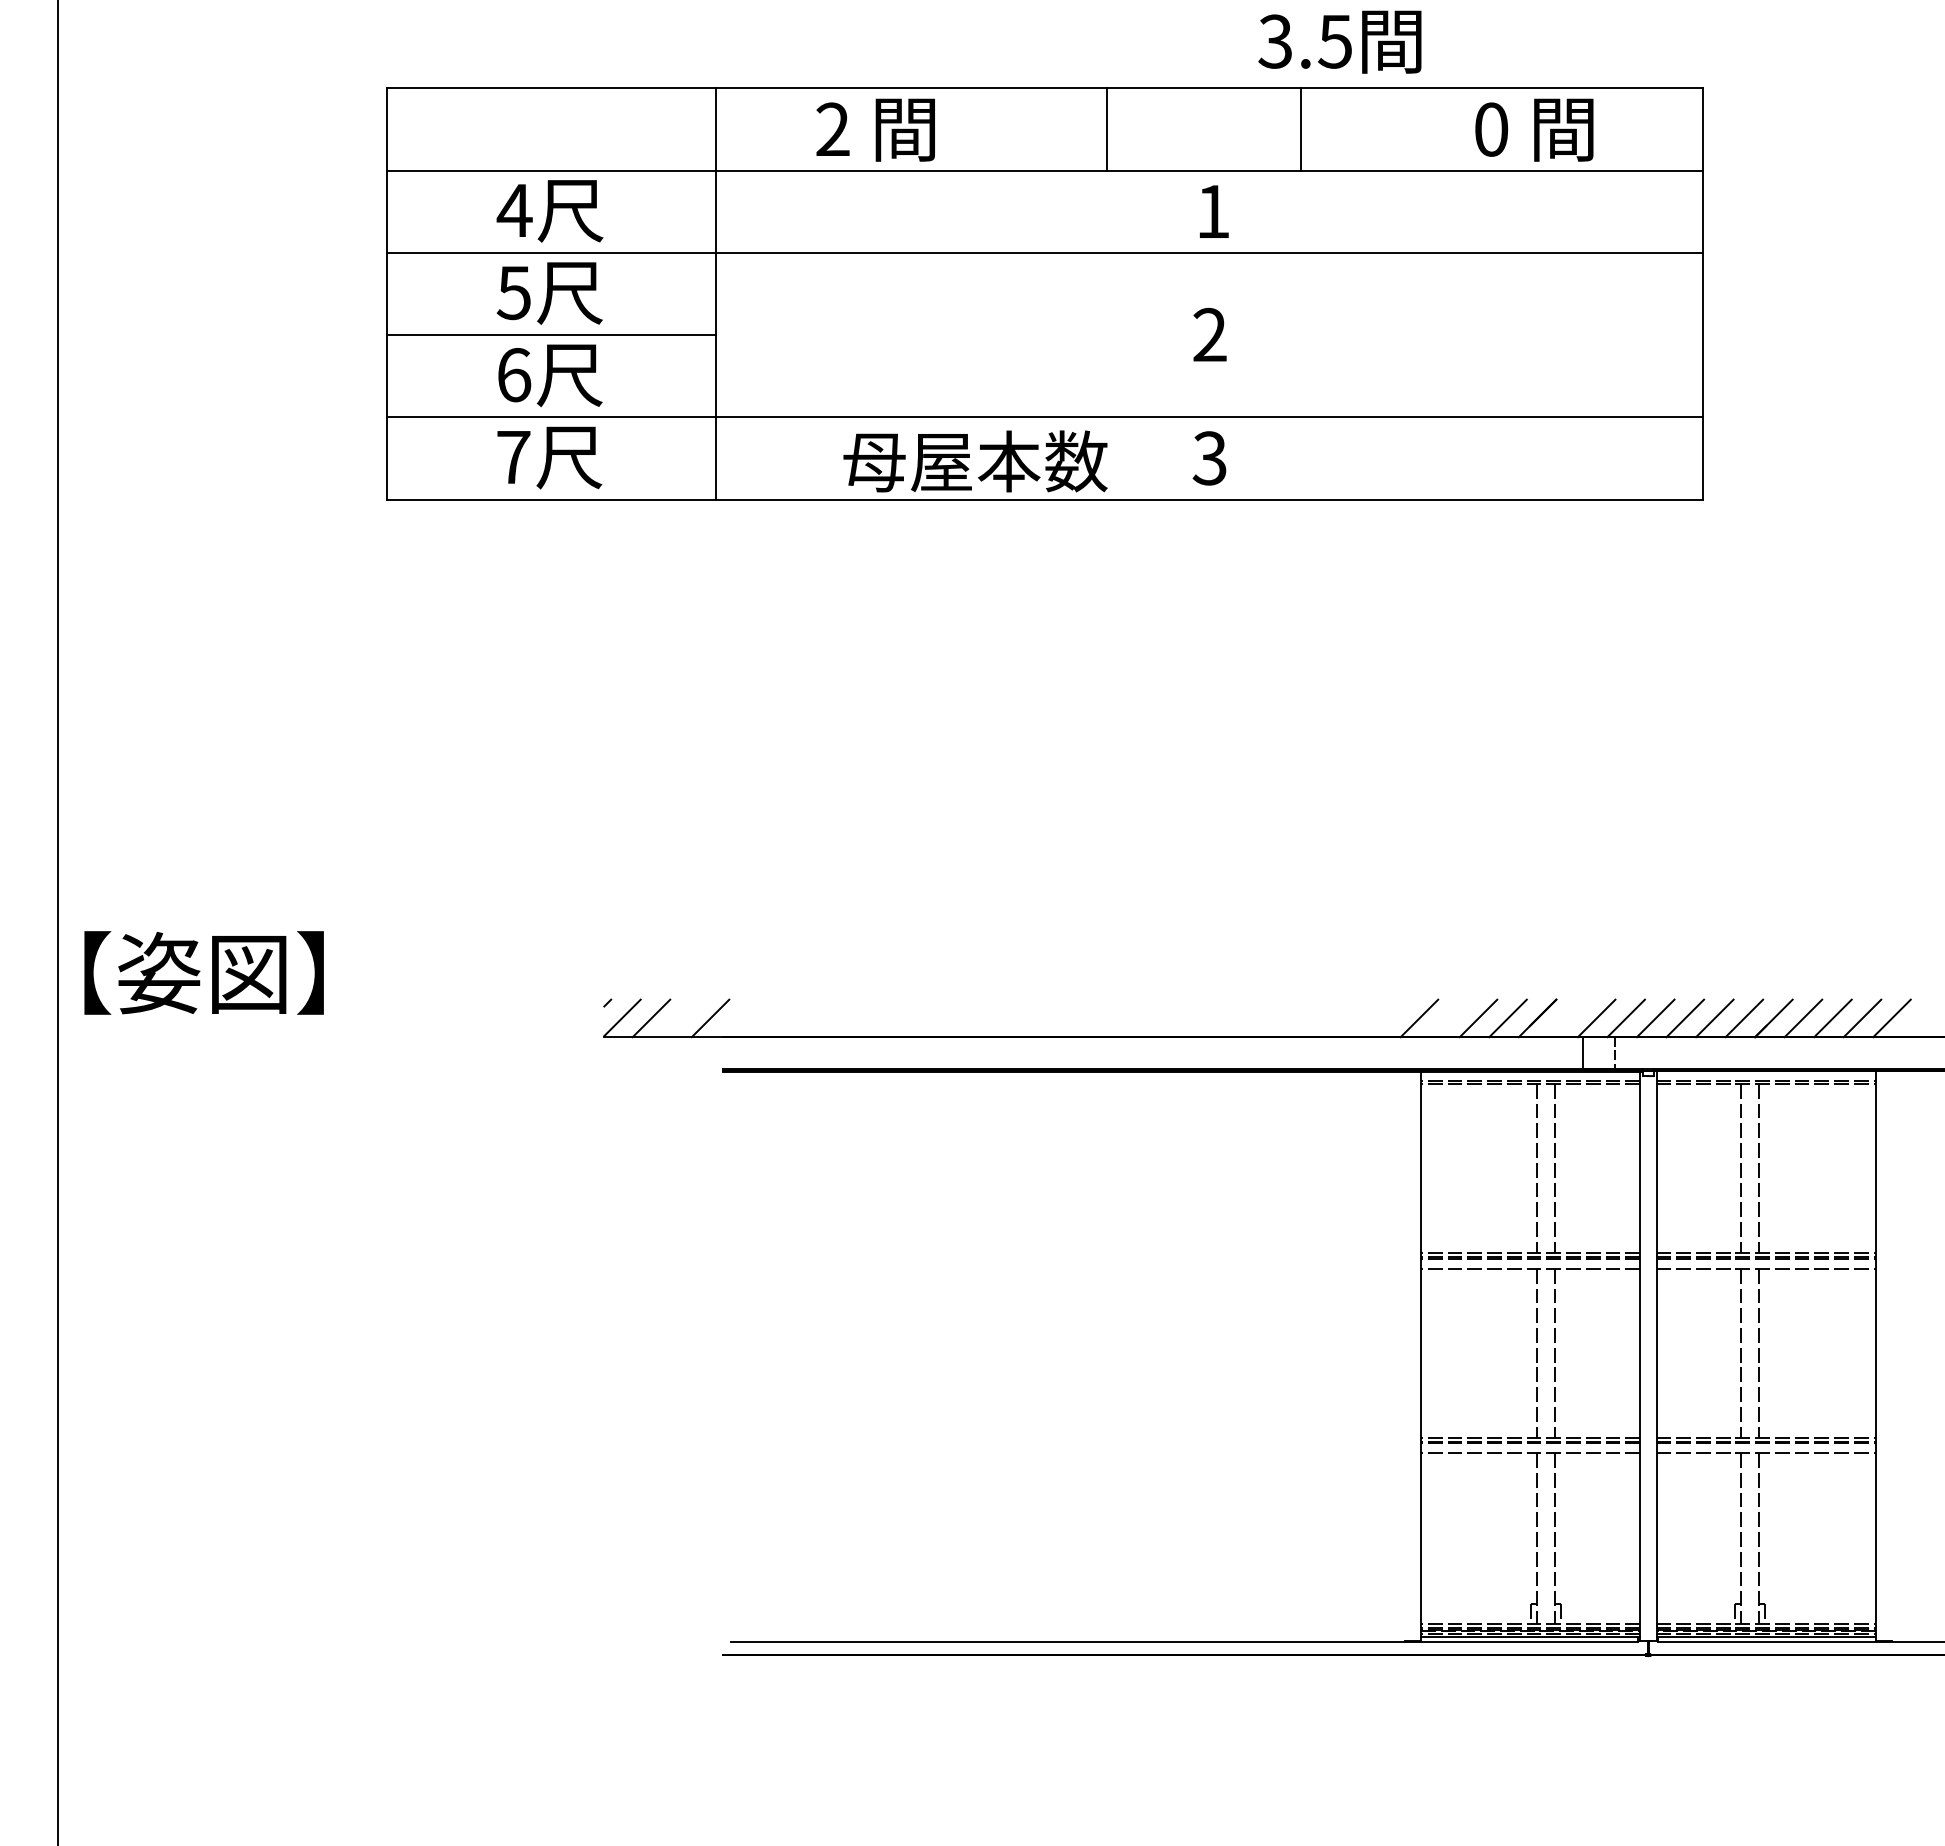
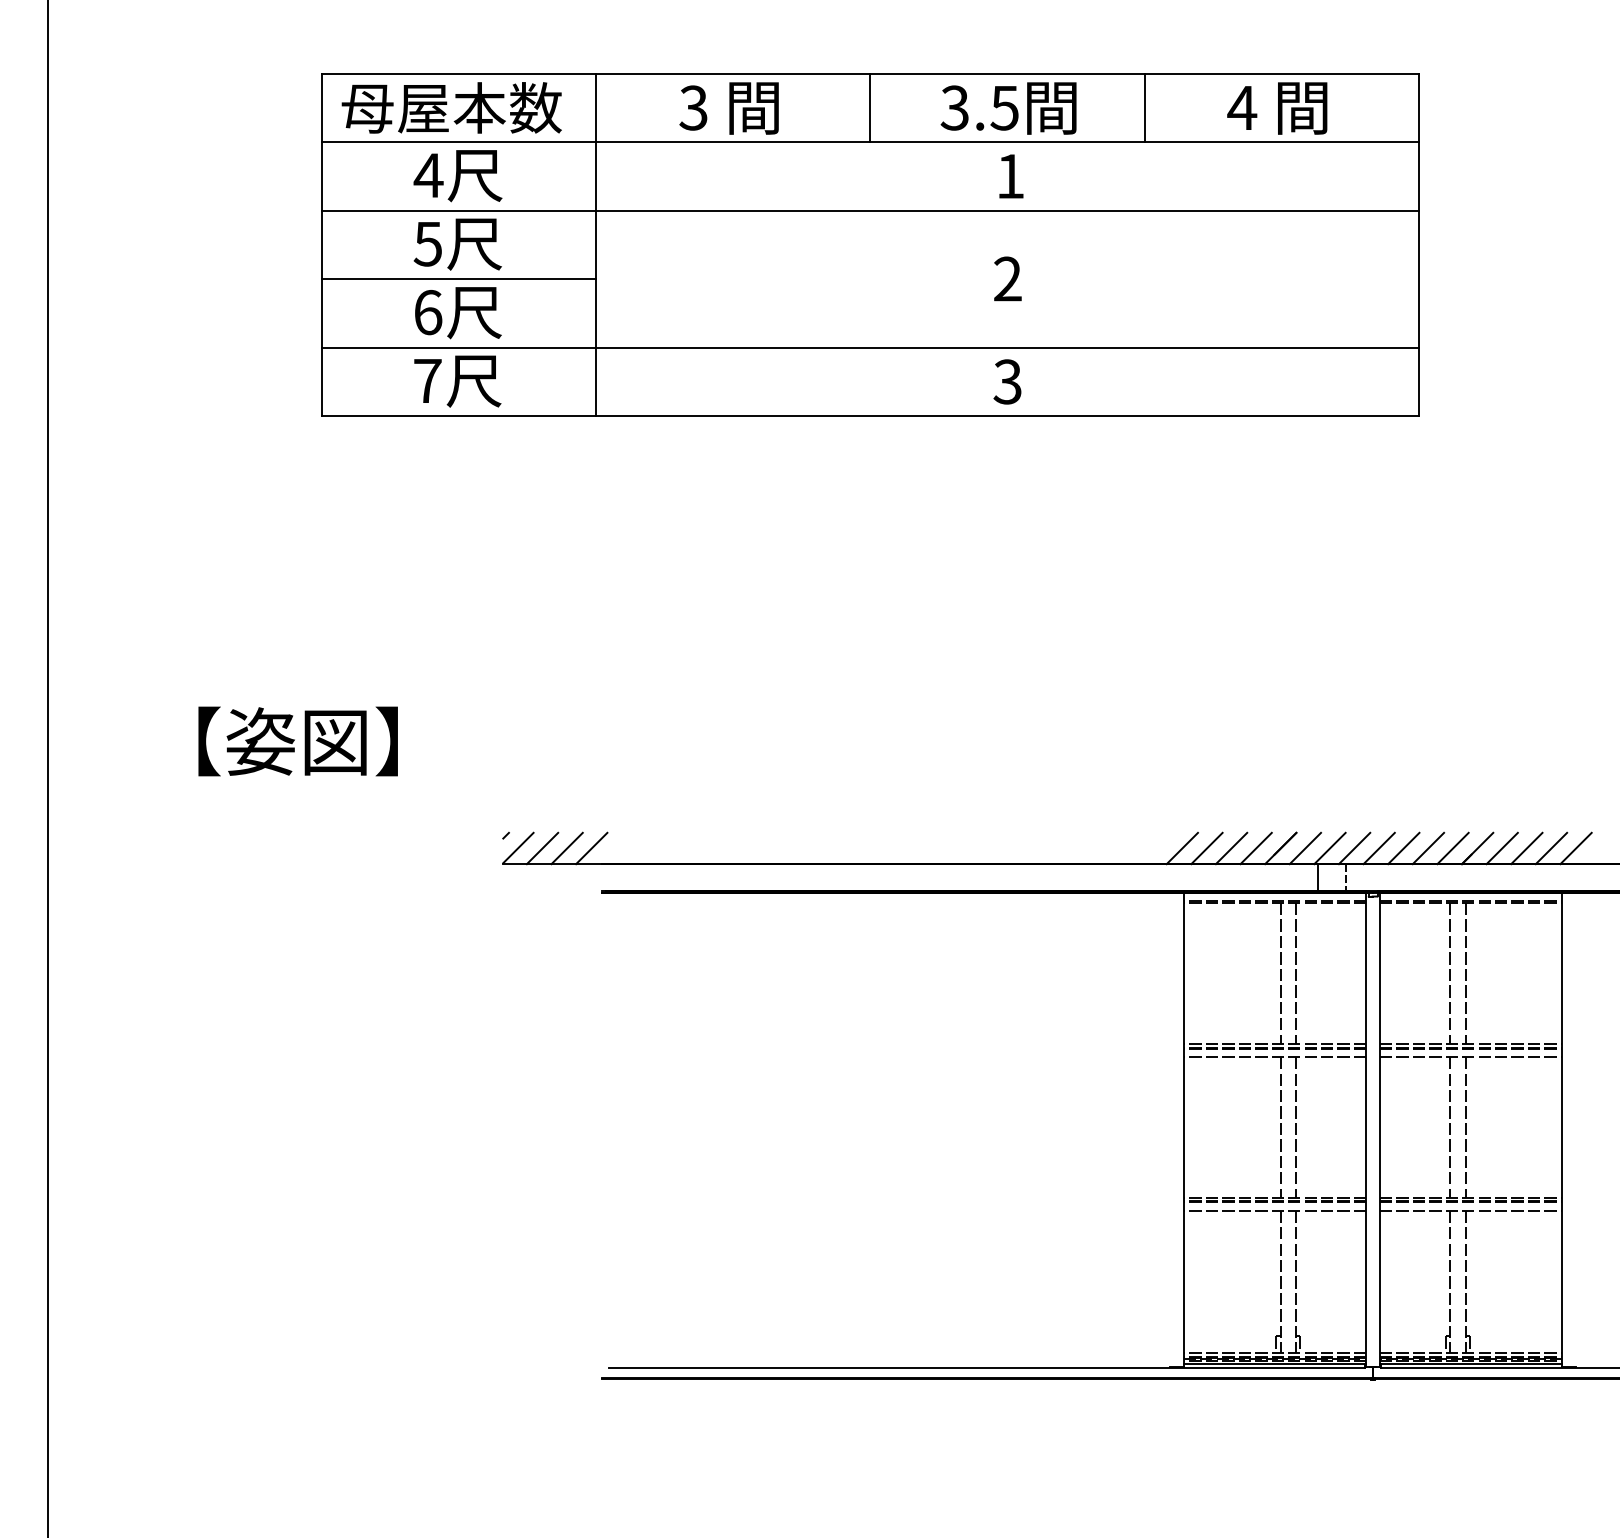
text: (1339, 41) -> (1008, 107), moved
text: (832, 129) -> (693, 107), 2 -> 3
line: (1107, 129) -> (870, 107), moved
line: (1301, 129) -> (1144, 107), moved
text: (1491, 129) -> (1242, 107), 0 -> 4
text: (975, 461) -> (451, 107), moved
text: (203, 972) -> (297, 741), moved
line: (680, 1018) -> (566, 848), added
line: (1448, 1018) -> (1206, 848), added
line: (1566, 1018) -> (1304, 848), added

